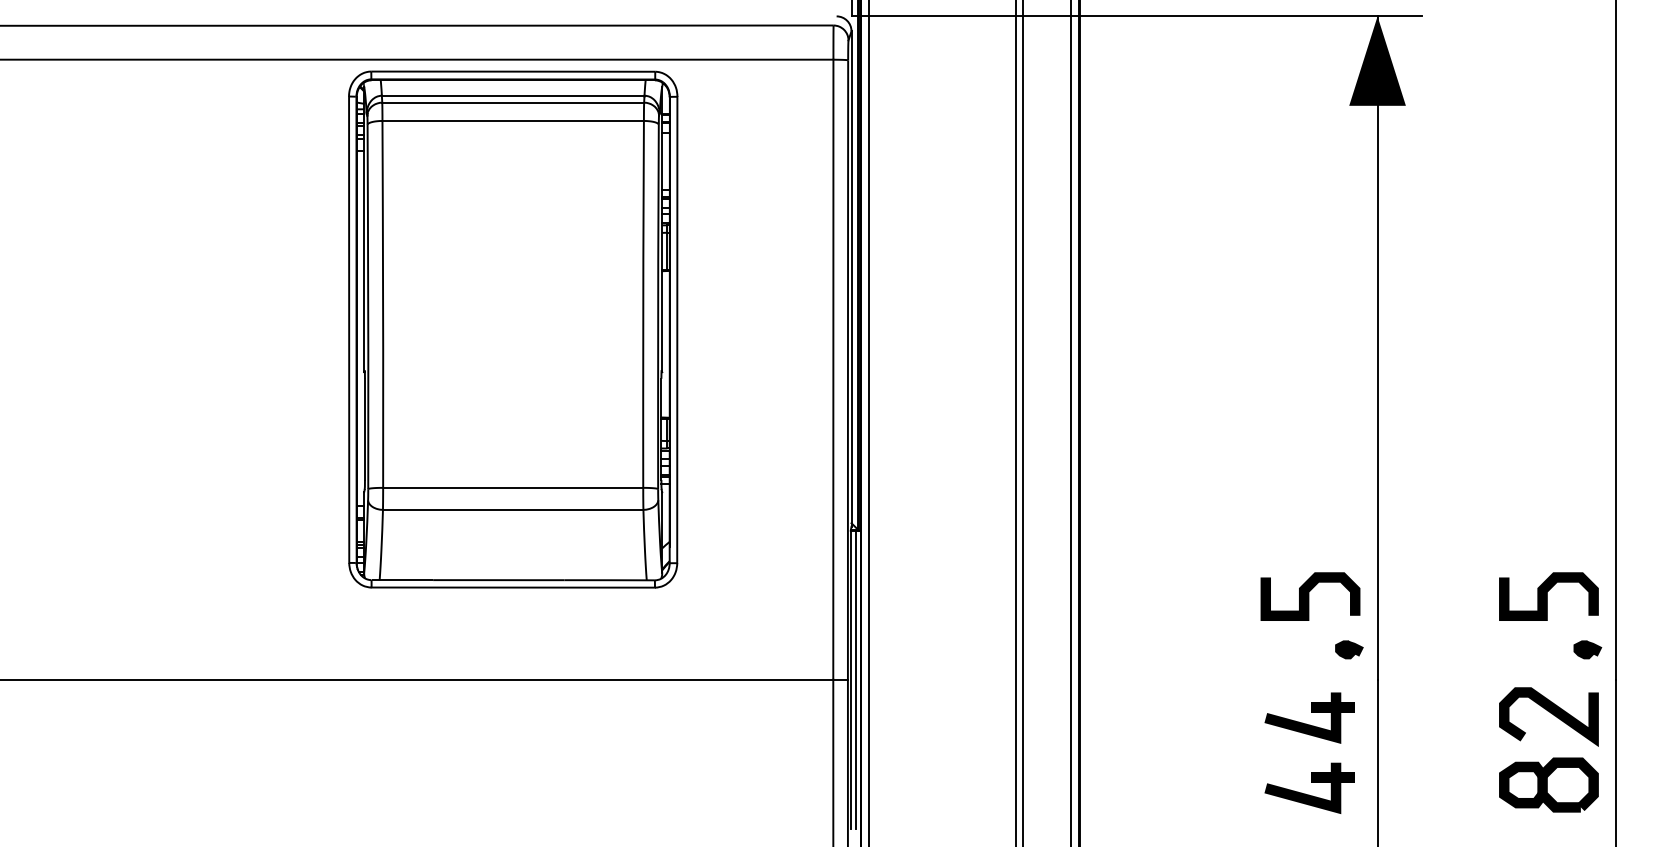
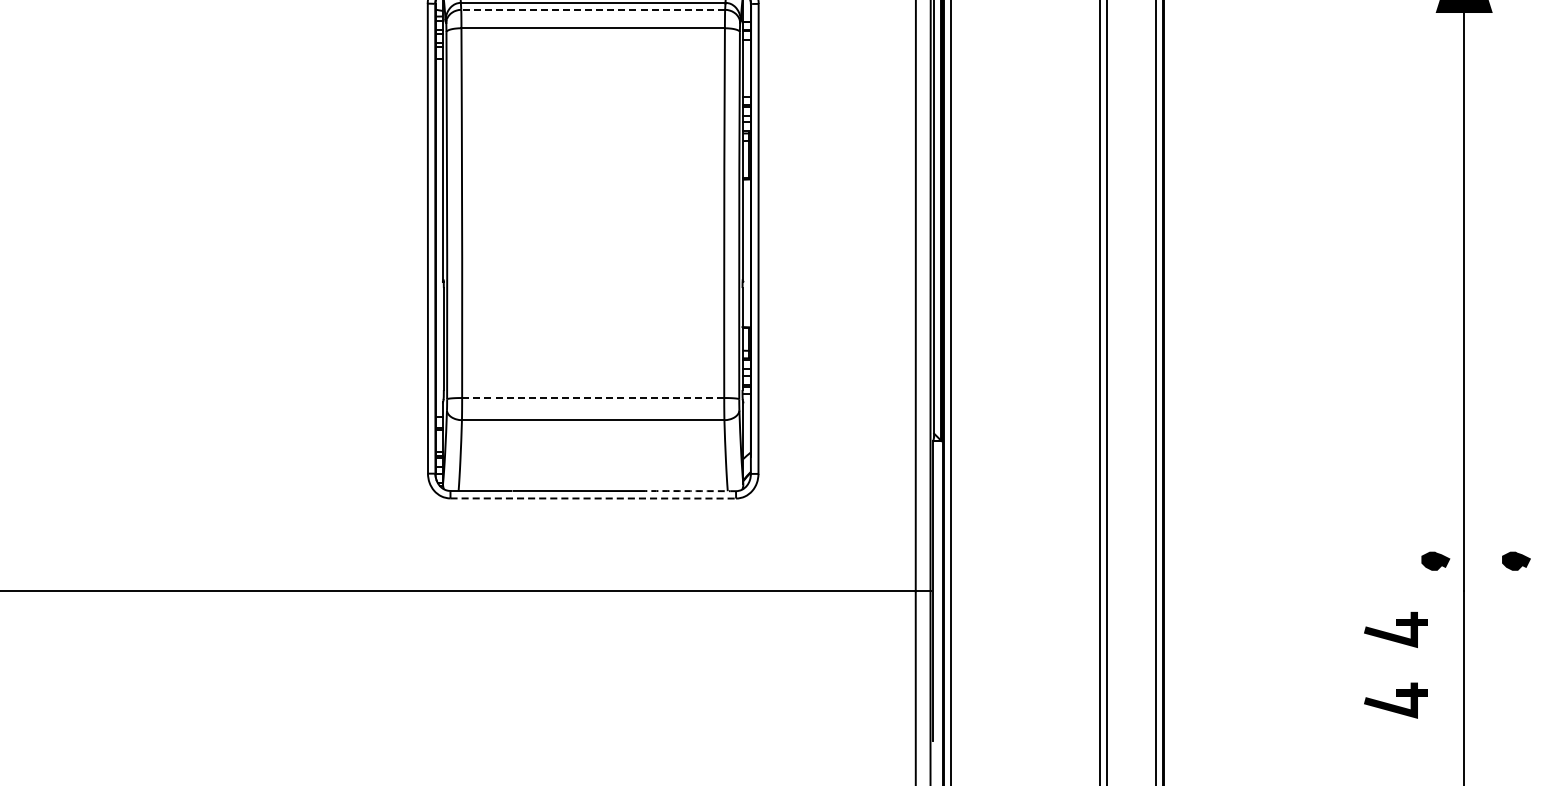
line: (513, 102) -> (593, 9), solid -> dashed
line: (512, 487) -> (592, 397), solid -> dashed
arc: (609, 580) -> (690, 491), solid -> dashed
line: (513, 587) -> (593, 498), solid -> dashed
curve: (1309, 596) -> (1395, 507), removed
part: (1429, 649) -> (1516, 560), added
line: (855, 679) -> (938, 591), removed
part: (1309, 717) -> (1395, 629), size x0.7
part: (1309, 787) -> (1395, 699), size x0.7

